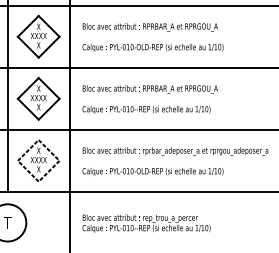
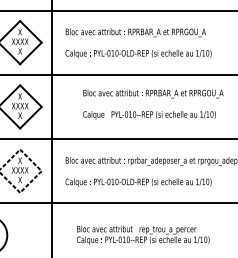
text: (149, 99) -> (152, 104), moved
text: (146, 223) -> (143, 235), moved

